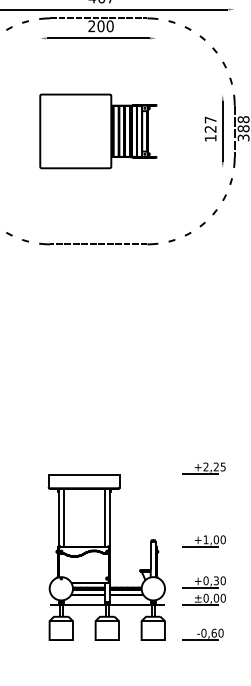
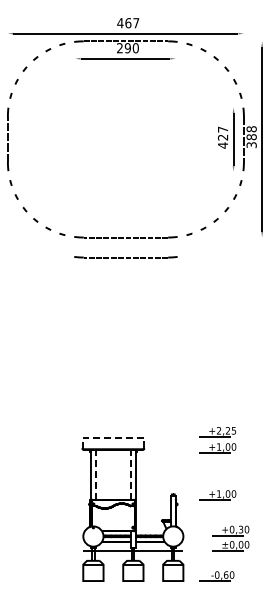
text: (100, 26) -> (127, 48), 200 -> 290
part: (98, 131) -> (125, 139), removed
text: (211, 138) -> (223, 145), 127 -> 427
line: (99, 267) -> (126, 257), added
line: (84, 474) -> (113, 437), solid -> dashed
part: (204, 487) -> (217, 448), added
line: (63, 517) -> (95, 474), solid -> dashed
line: (105, 517) -> (131, 474), solid -> dashed
part: (204, 591) -> (230, 538), moved

